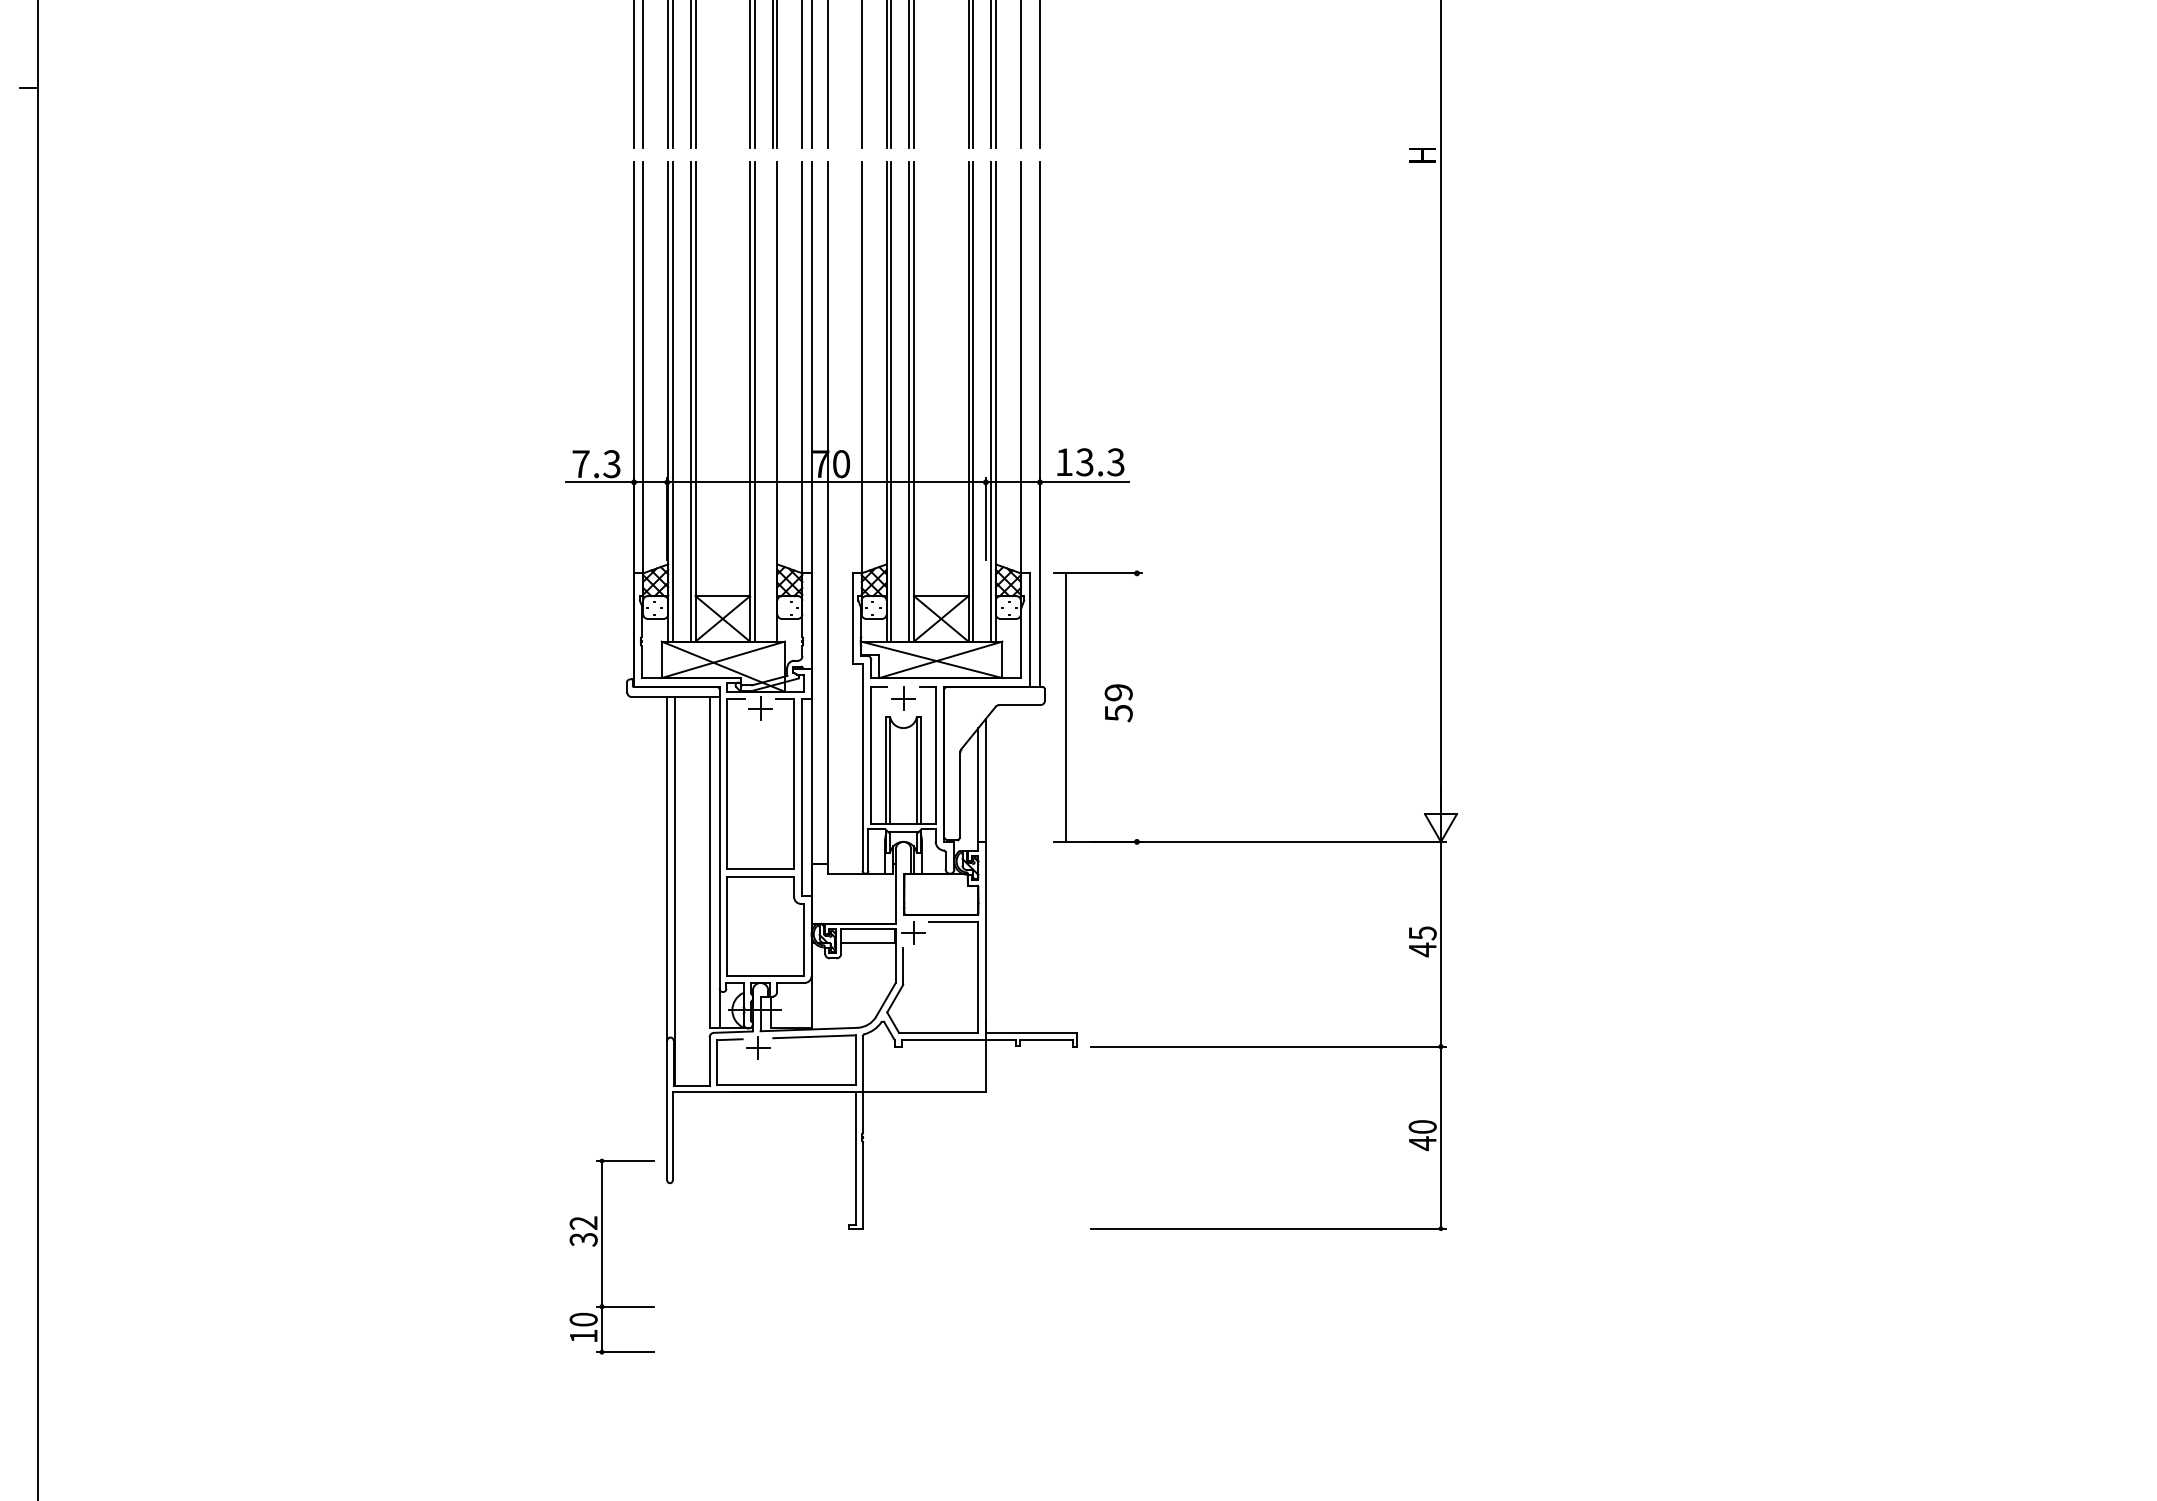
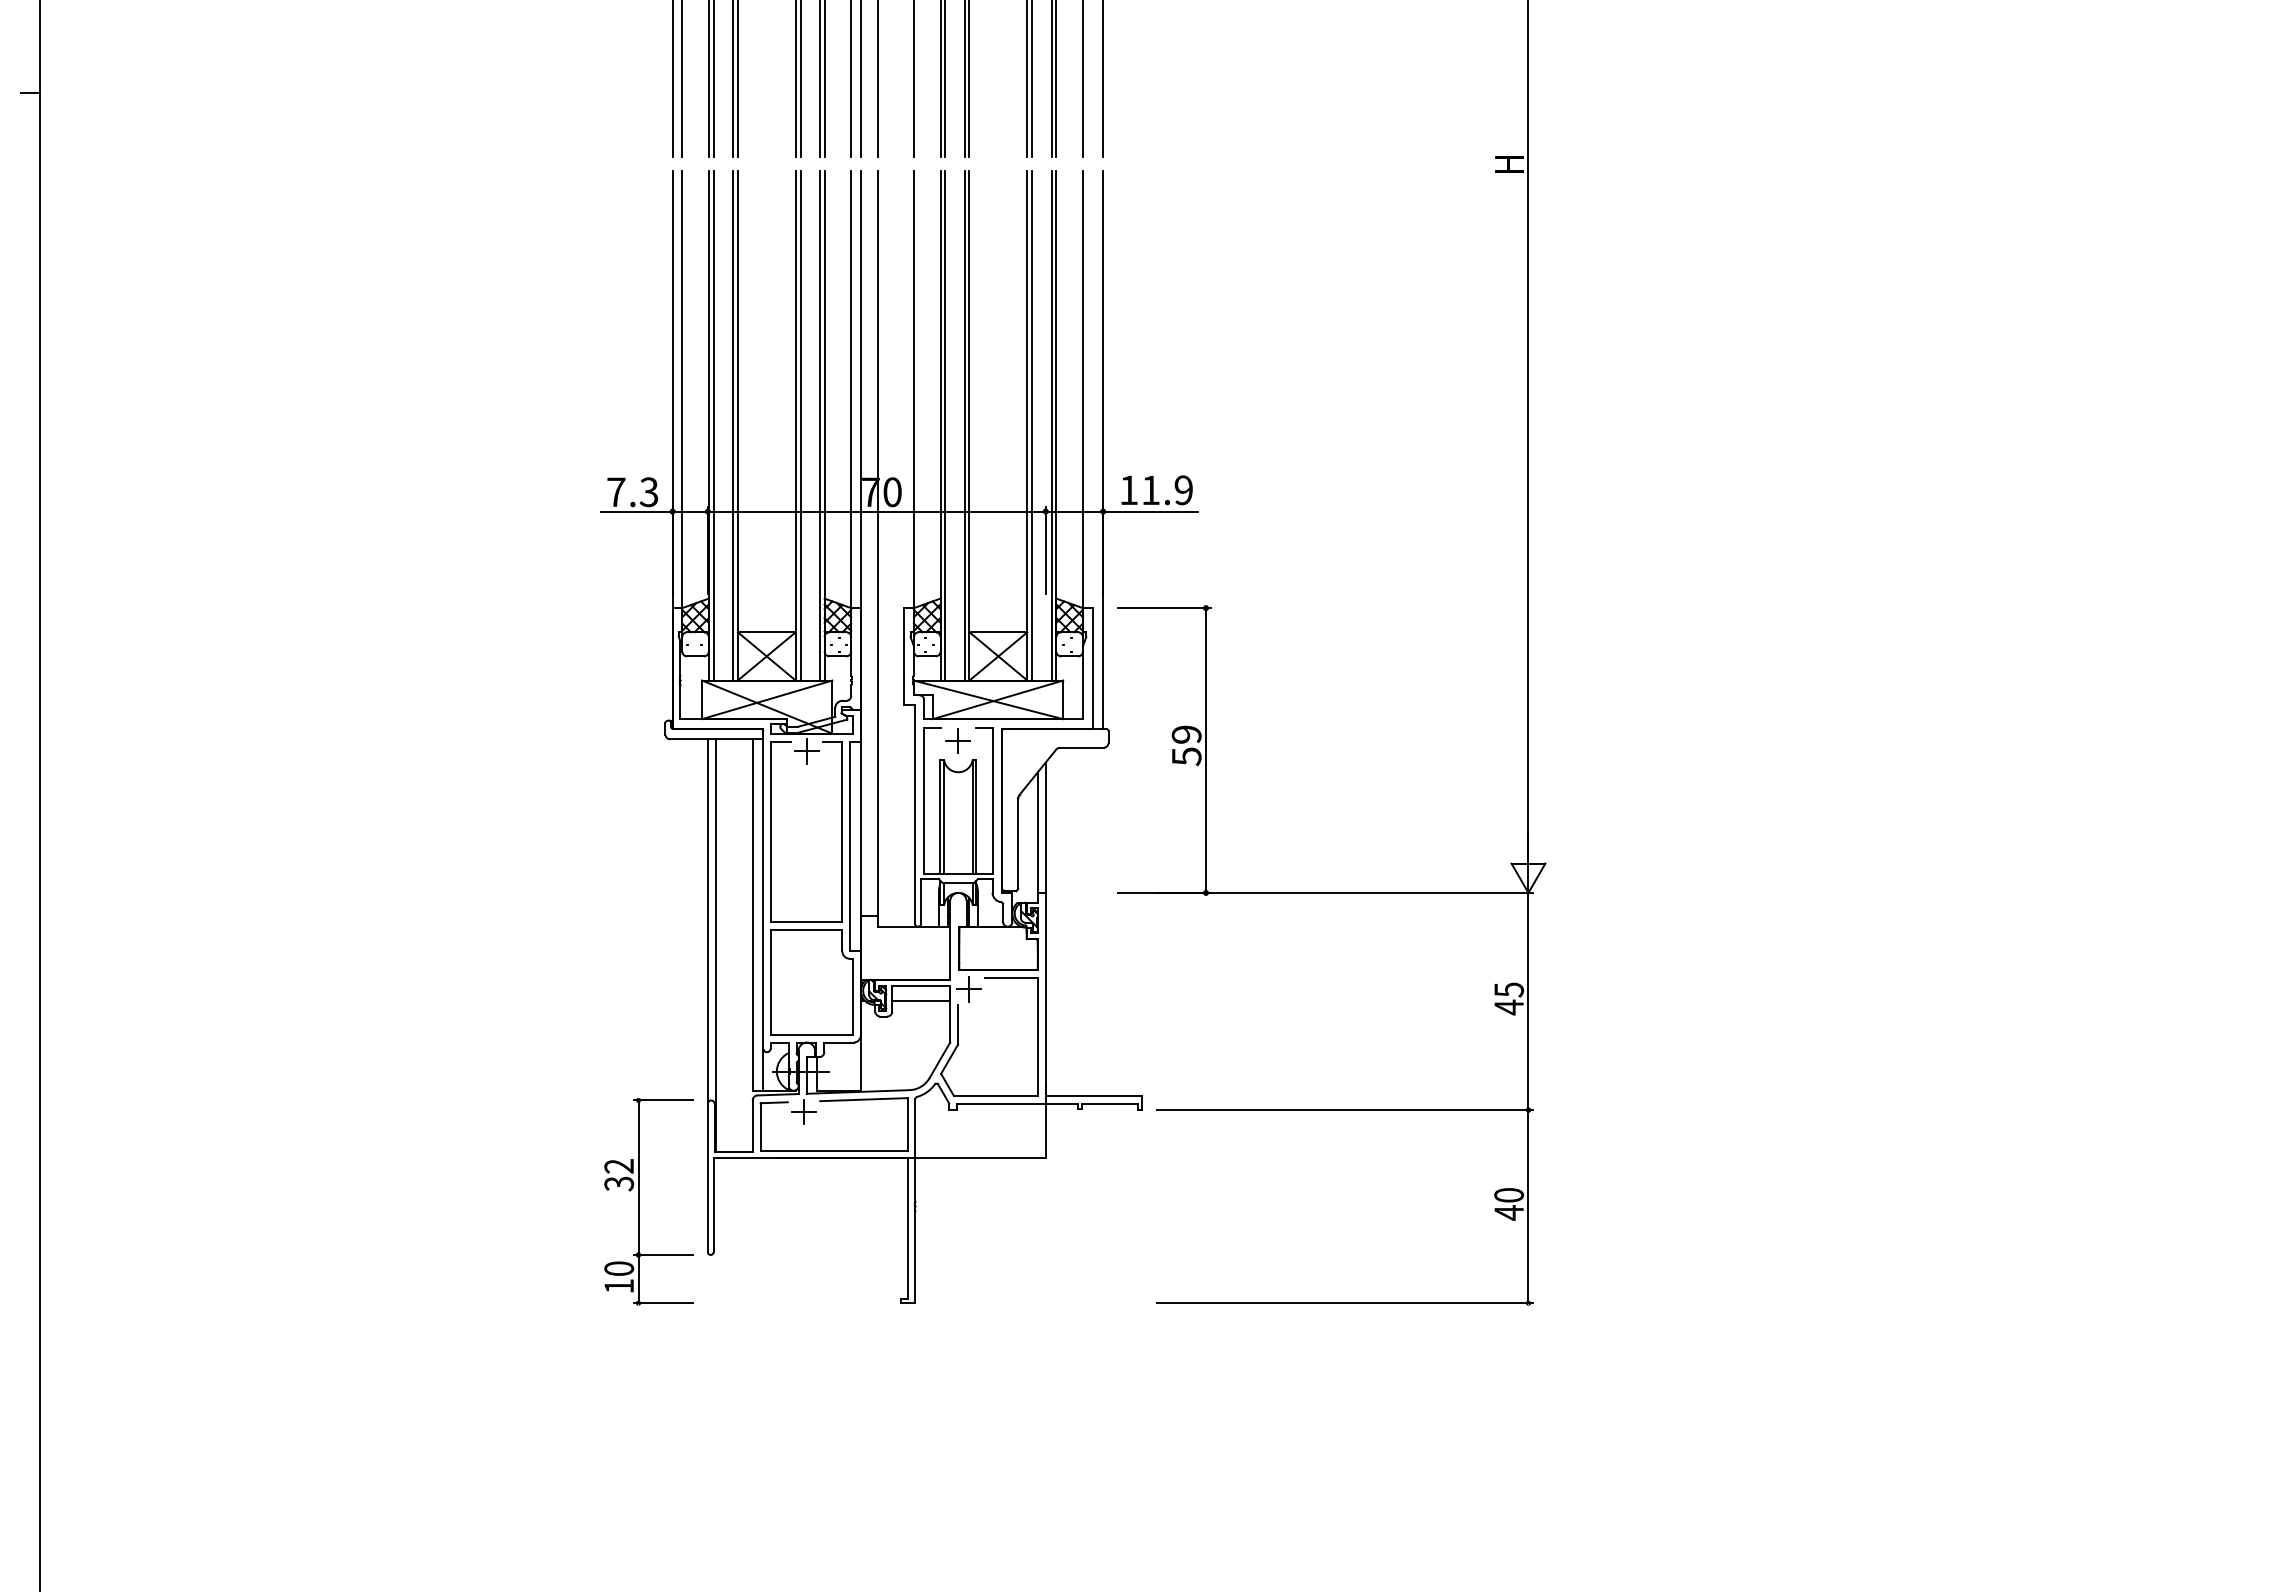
line: (772, 401) -> (819, 425), added
text: (1099, 462) -> (1166, 490), 13.3 -> 11.9
line: (1066, 707) -> (1206, 750), moved
part: (602, 1256) -> (639, 1201), moved

